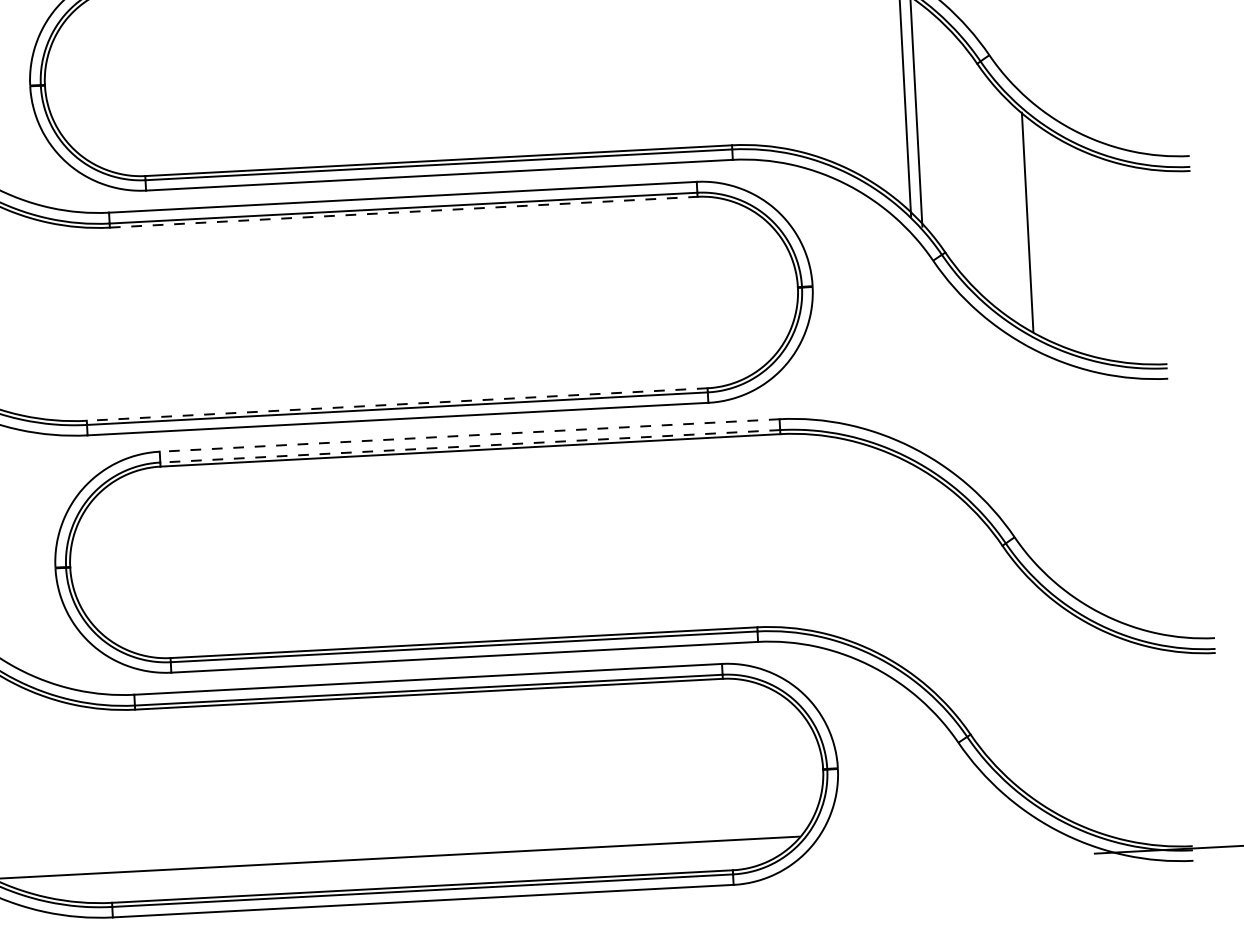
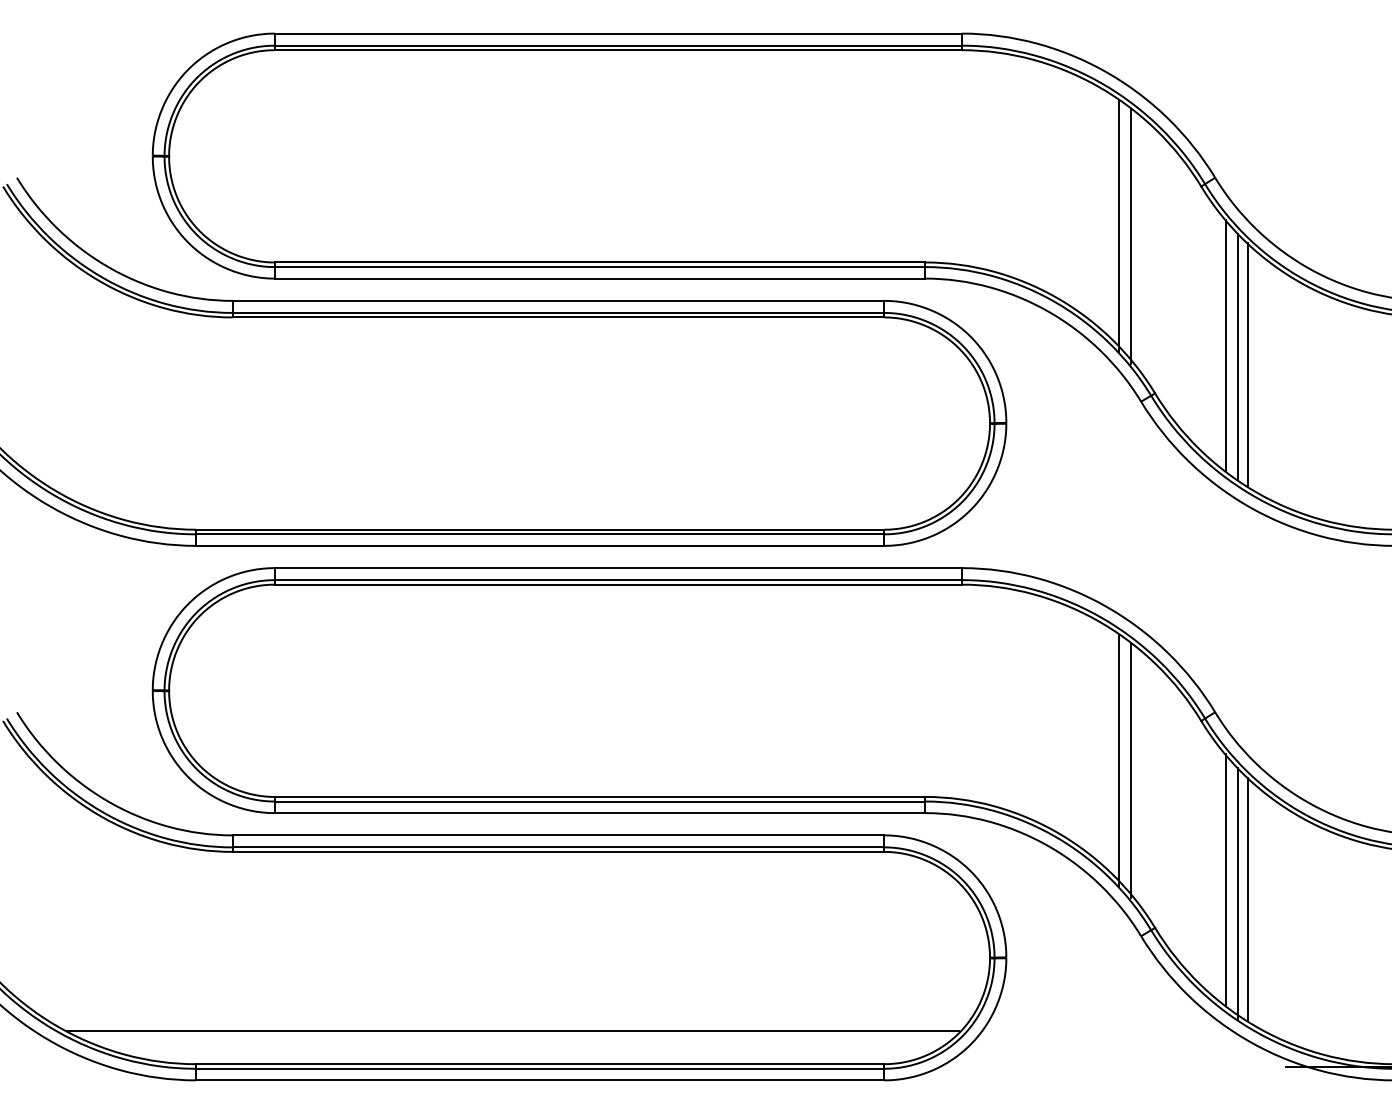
line: (1007, 205) -> (1226, 345), added
line: (403, 212) -> (558, 317), dashed -> solid
line: (1018, 215) -> (1238, 356), added
line: (396, 404) -> (539, 529), dashed -> solid
line: (469, 435) -> (618, 568), dashed -> solid
line: (470, 446) -> (618, 580), dashed -> solid
line: (930, 585) -> (1119, 760), added
line: (941, 593) -> (1131, 770), added
line: (1032, 687) -> (1226, 879), added
line: (1044, 699) -> (1238, 893), added
line: (1052, 703) -> (1247, 898), added

